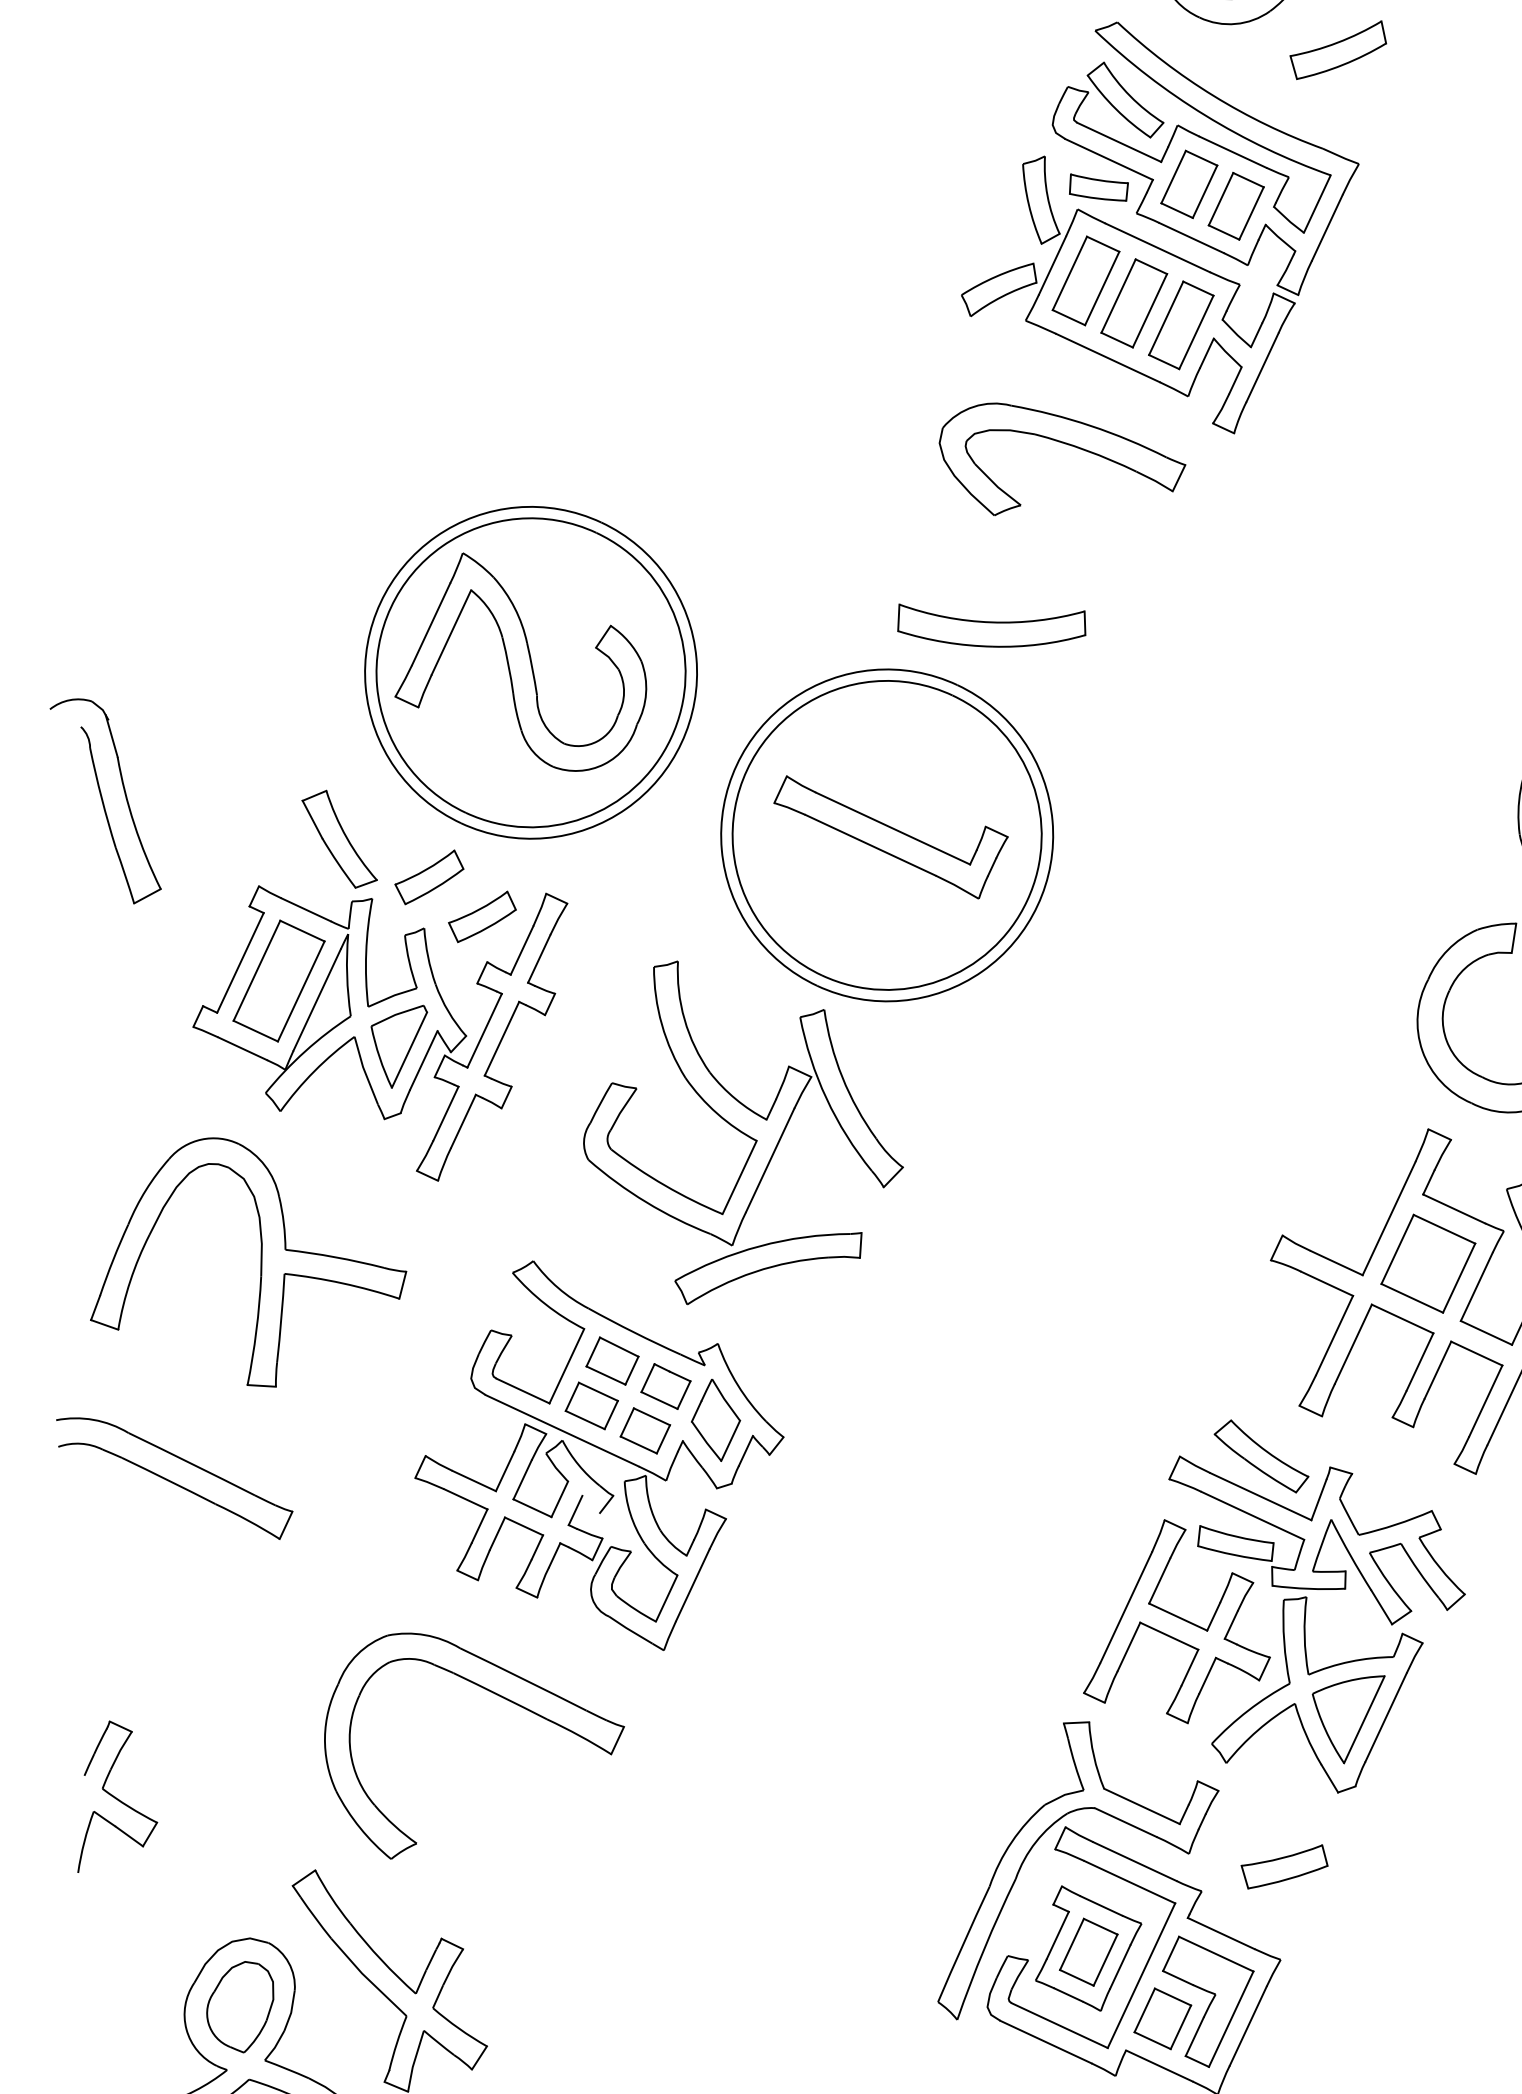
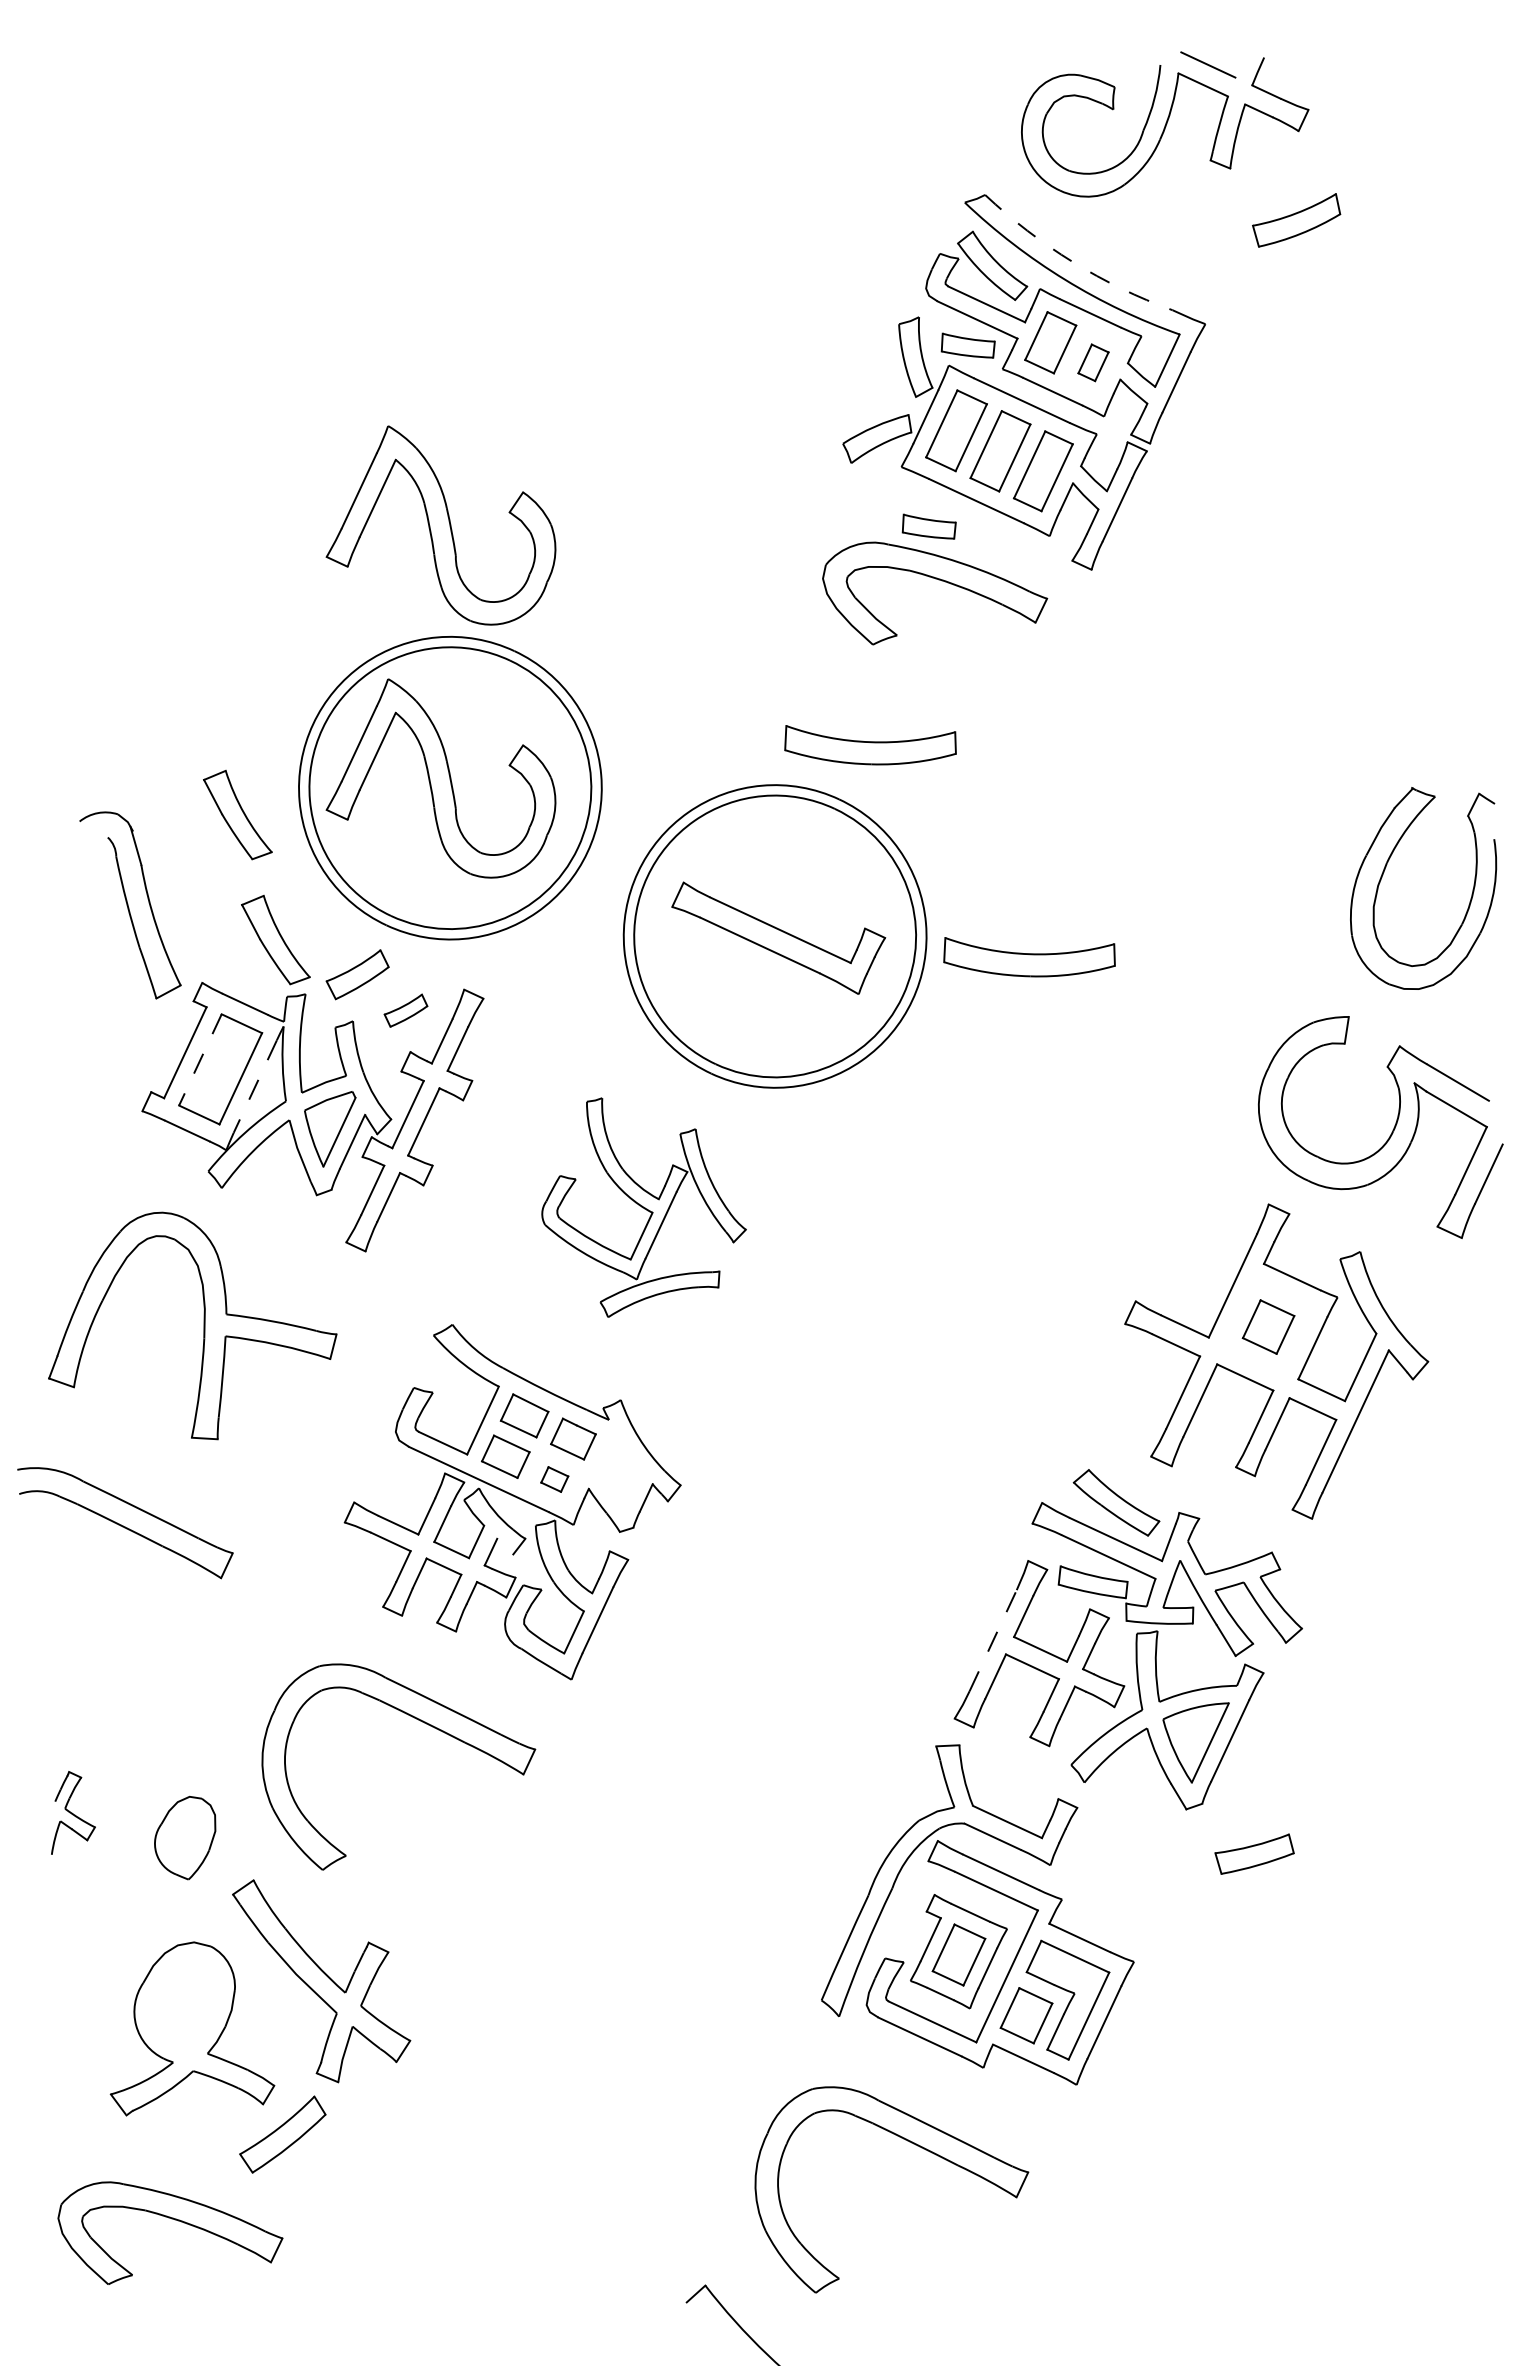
part: (1338, 50) -> (1296, 220), moved
arc: (1214, 96) -> (1073, 262), solid -> dashed
part: (1236, 206) -> (1093, 362), size x0.6
part: (520, 384) -> (440, 525), added
part: (1055, 385) -> (928, 526), added
part: (297, 702) -> (237, 815), added
part: (105, 801) -> (130, 905), moved
part: (1166, 858) -> (1029, 957), added
part: (481, 916) -> (405, 1010), size x0.7
line: (257, 971) -> (200, 1060), solid -> dashed
line: (317, 999) -> (255, 1086), solid -> dashed
part: (742, 1132) -> (643, 1207), size x0.7
part: (1428, 1263) -> (1268, 1326), size x0.6
part: (715, 1419) -> (618, 1469), removed
part: (645, 1430) -> (554, 1479), size x0.6
line: (1126, 1607) -> (993, 1640), solid -> dashed
part: (117, 1795) -> (73, 1812), size x0.6
part: (1284, 1866) -> (1254, 1853), moved
part: (240, 2007) -> (185, 1838), moved

